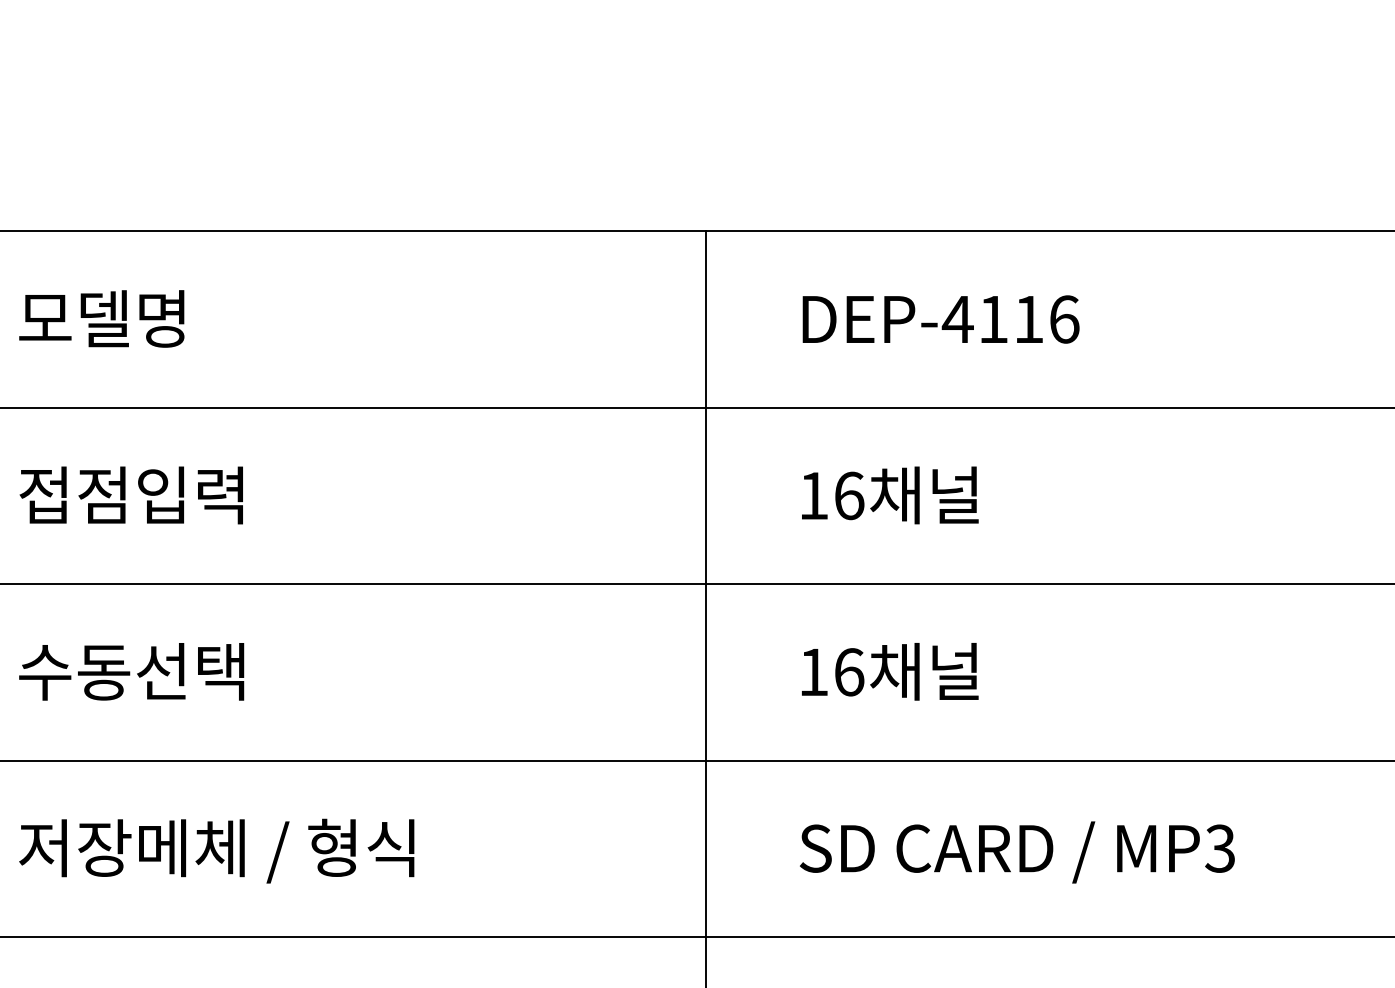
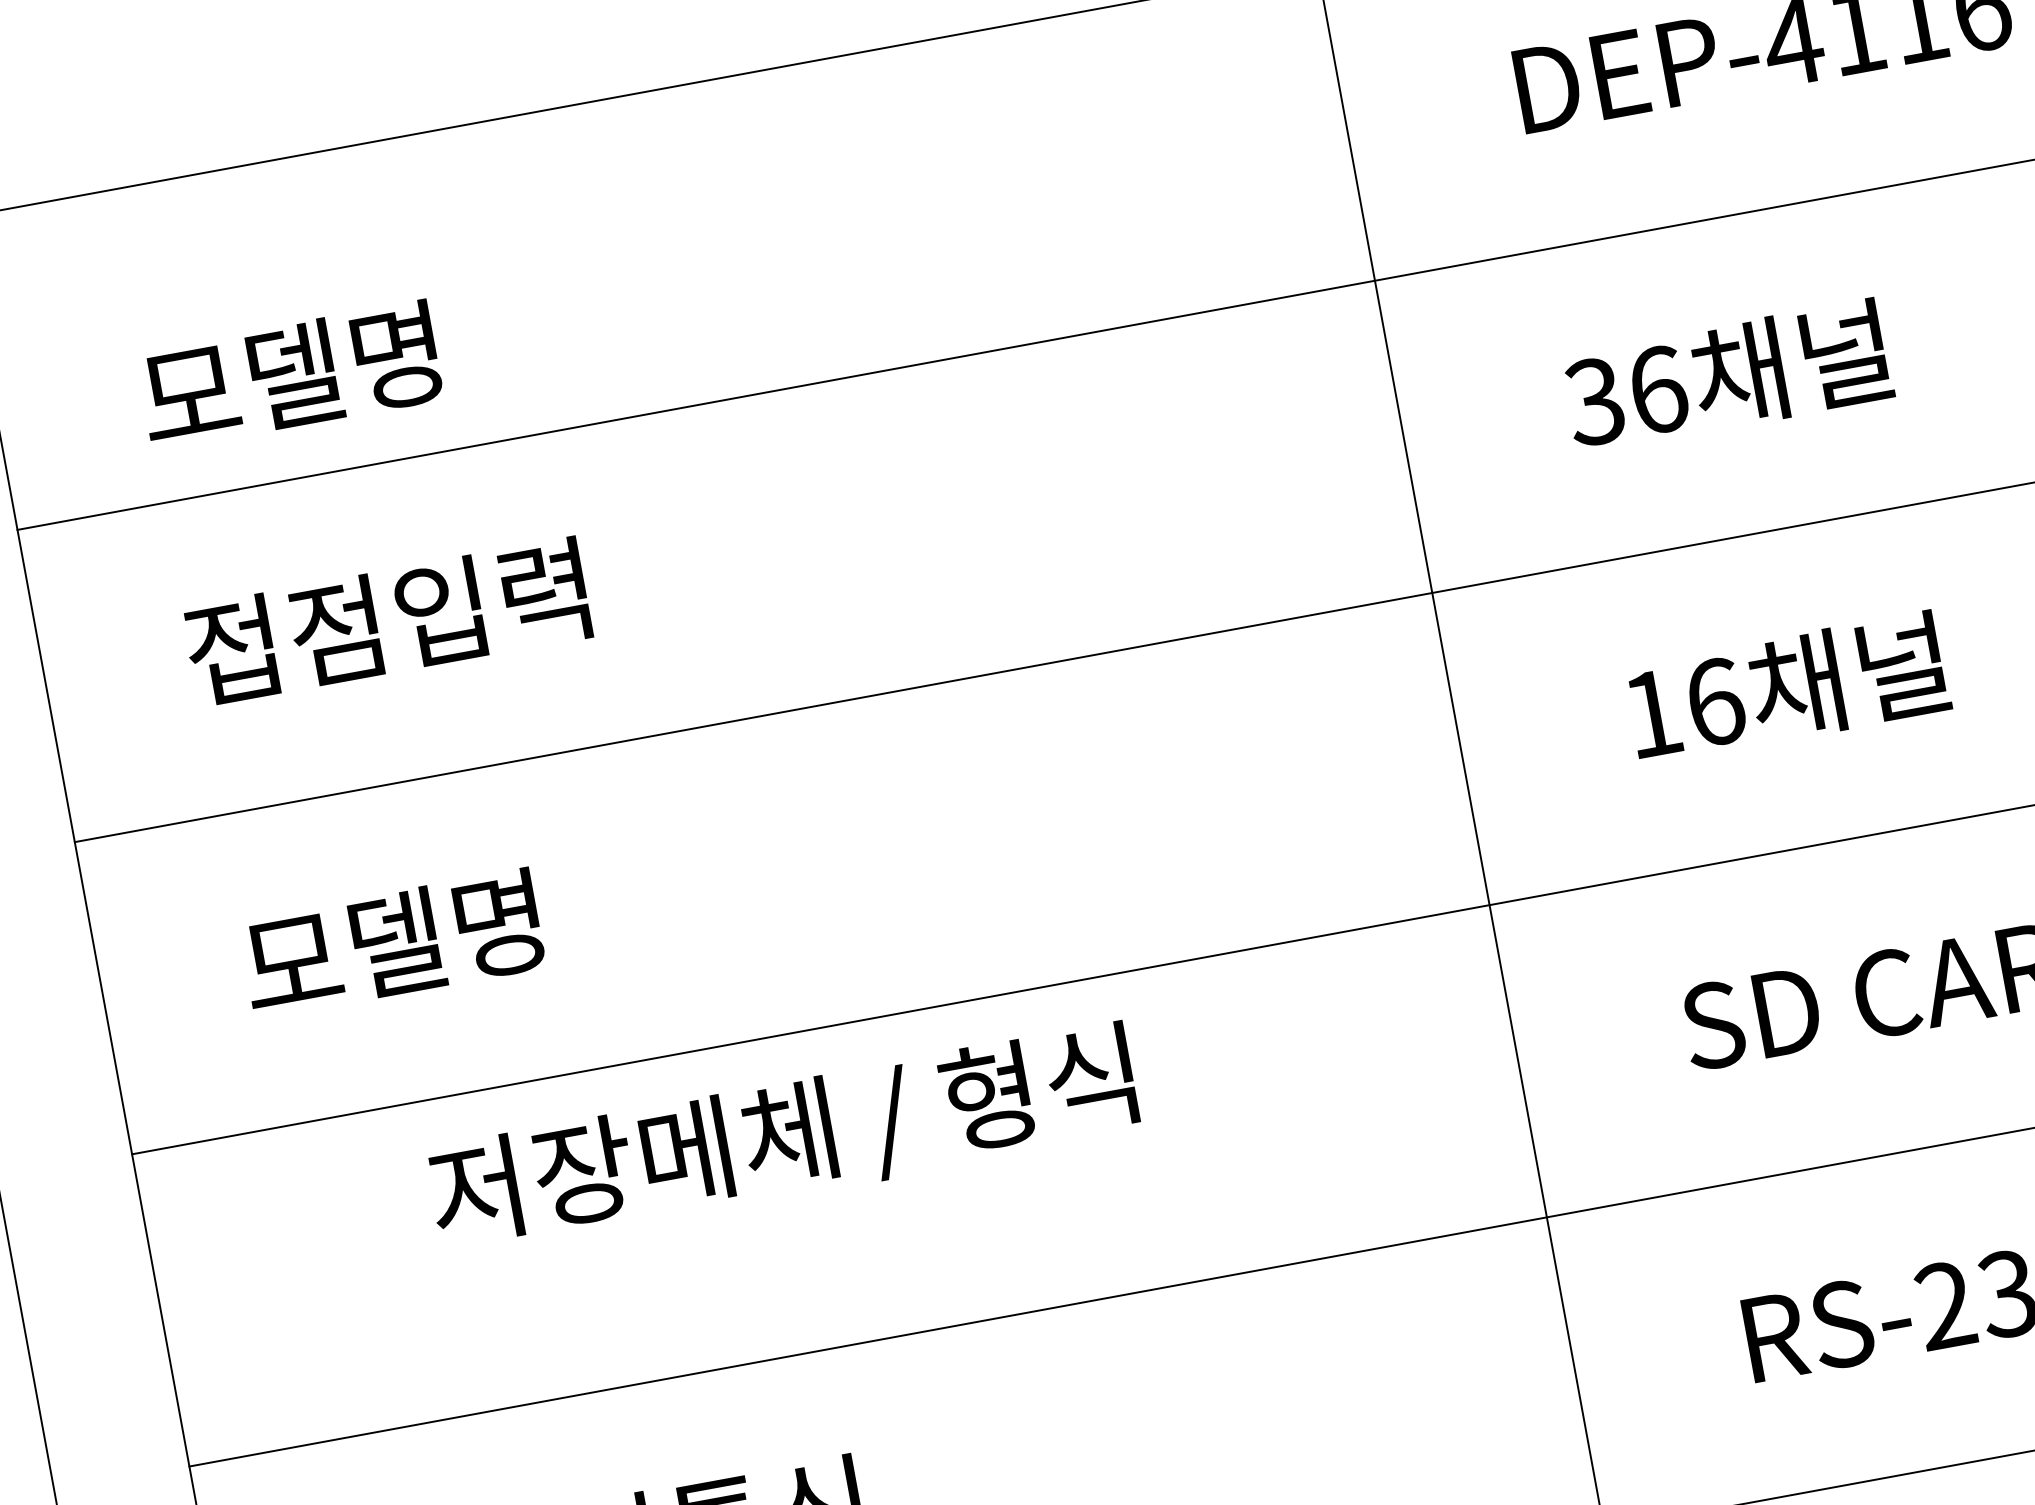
text: (101, 318) -> (289, 375), moved
text: (813, 495) -> (1594, 400), 16 -> 36
text: (131, 671) -> (444, 934), 수동선택 -> 모델명
text: (216, 850) -> (782, 1139), moved

